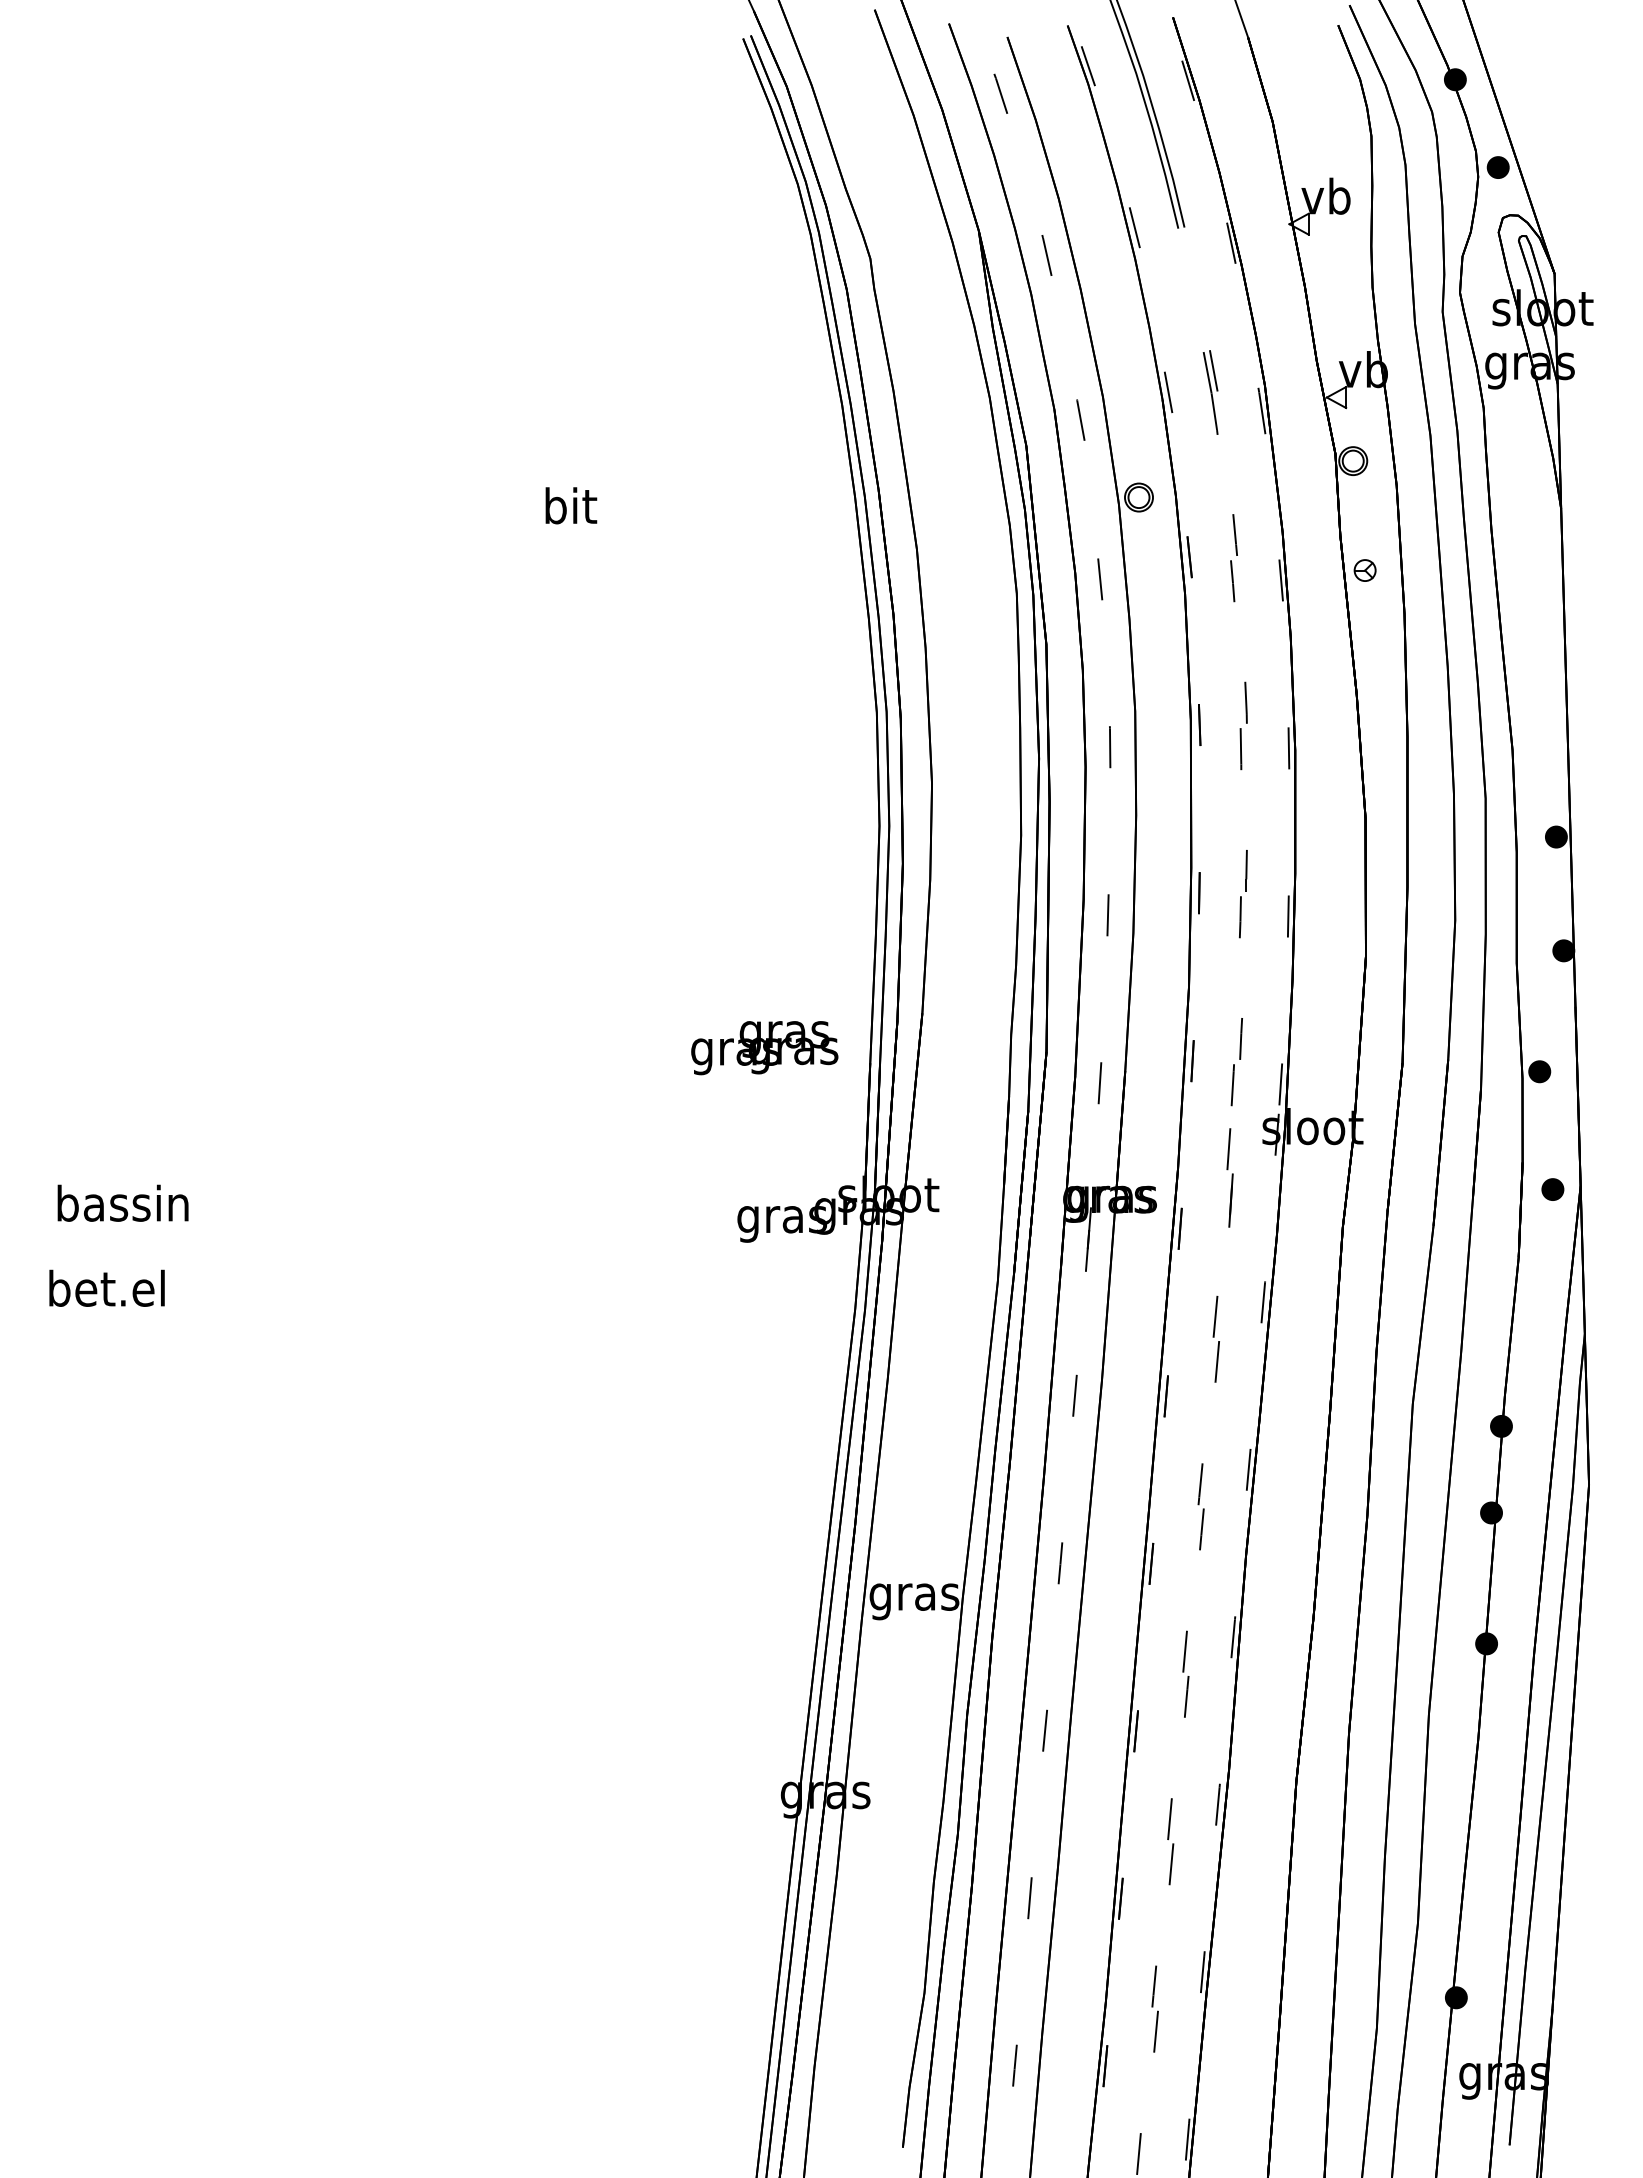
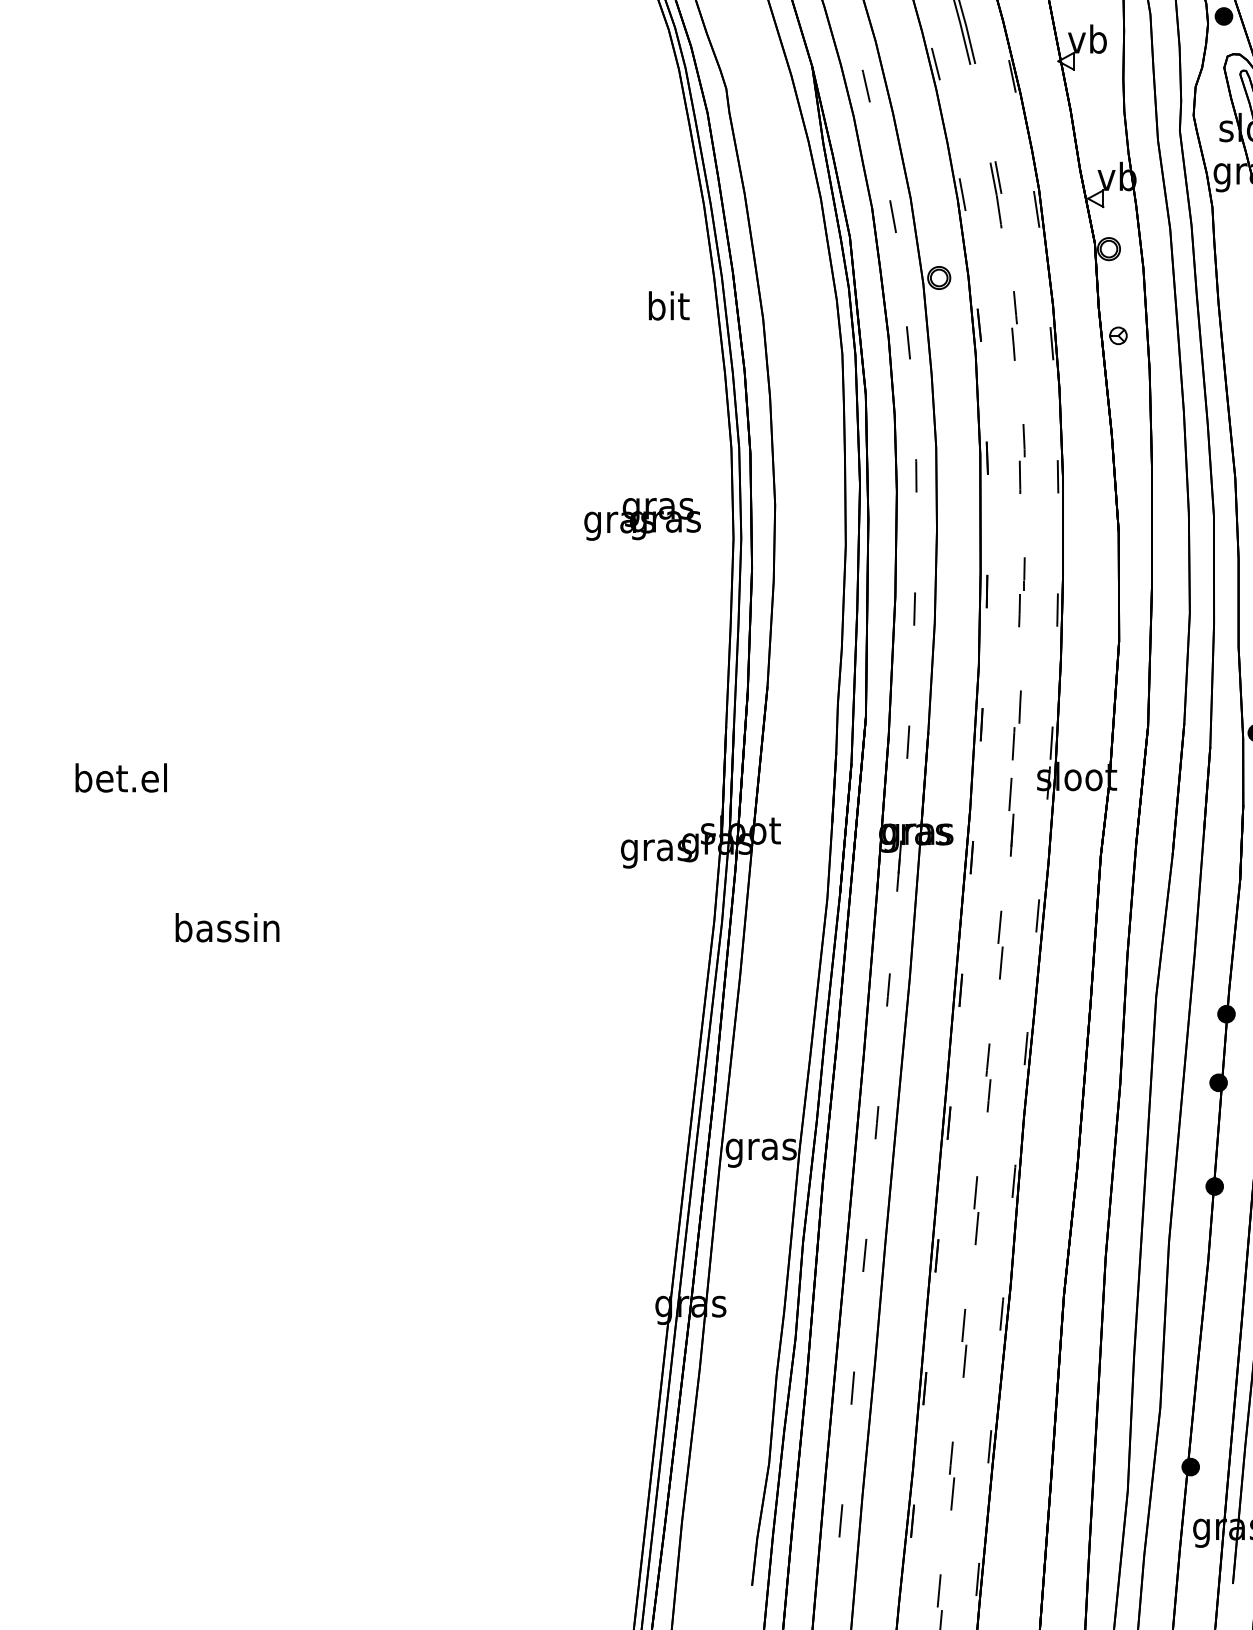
text: (571, 505) -> (669, 305), moved
text: (764, 1048) -> (642, 519), moved
text: (122, 1202) -> (227, 927), moved
text: (106, 1287) -> (120, 777), moved

